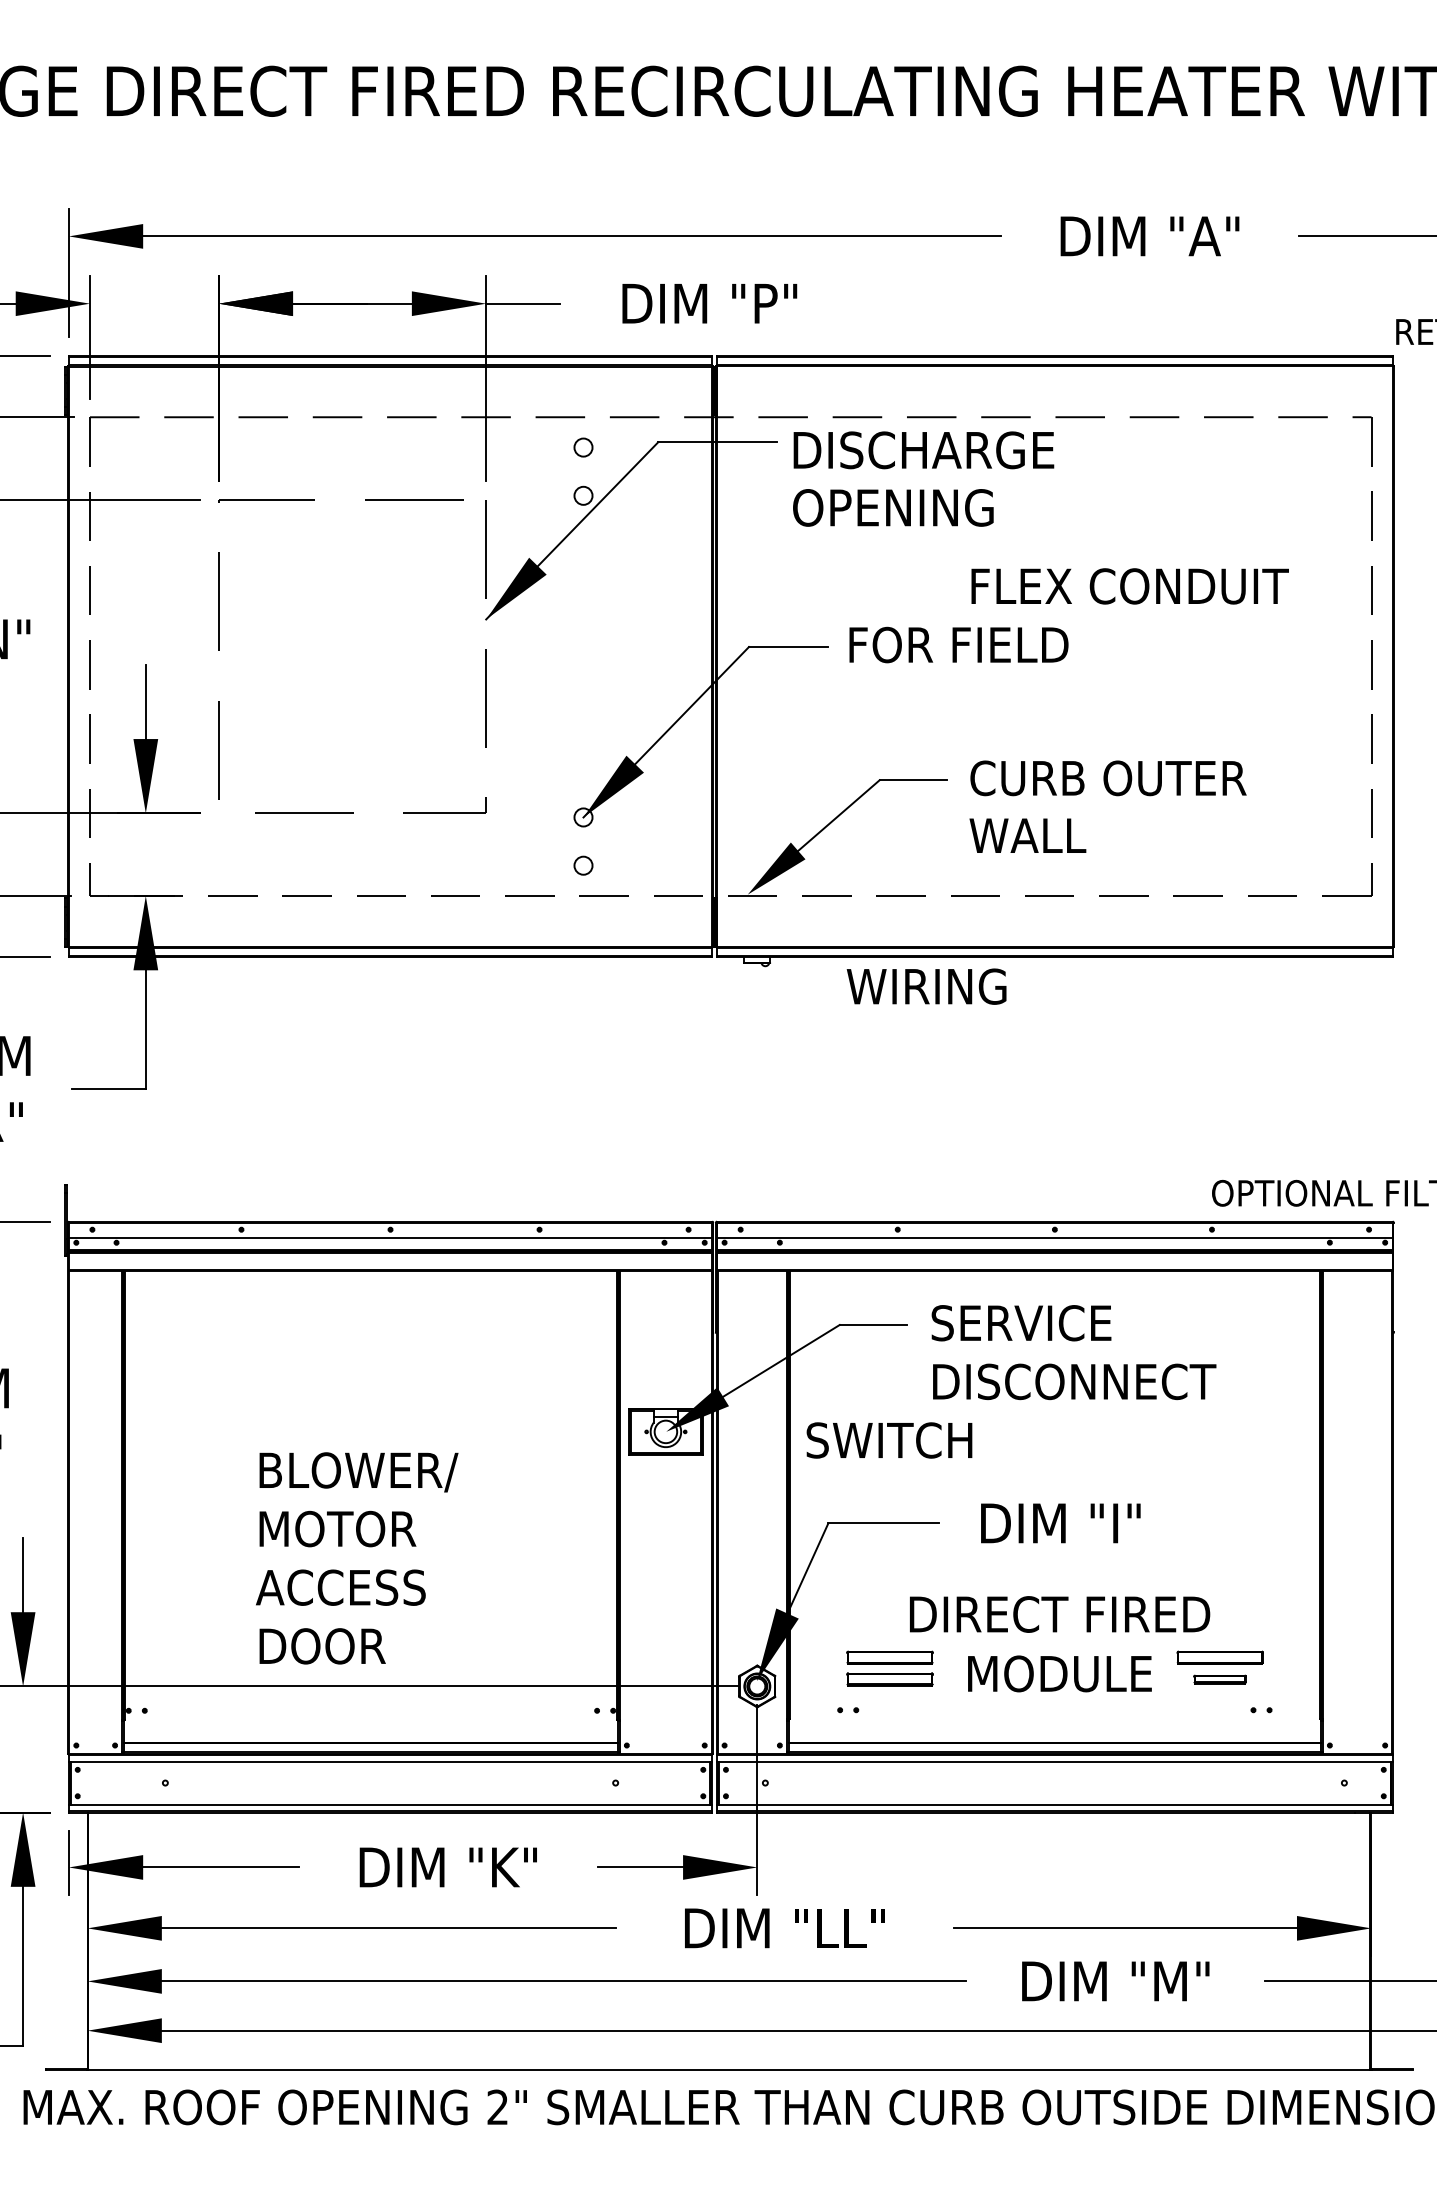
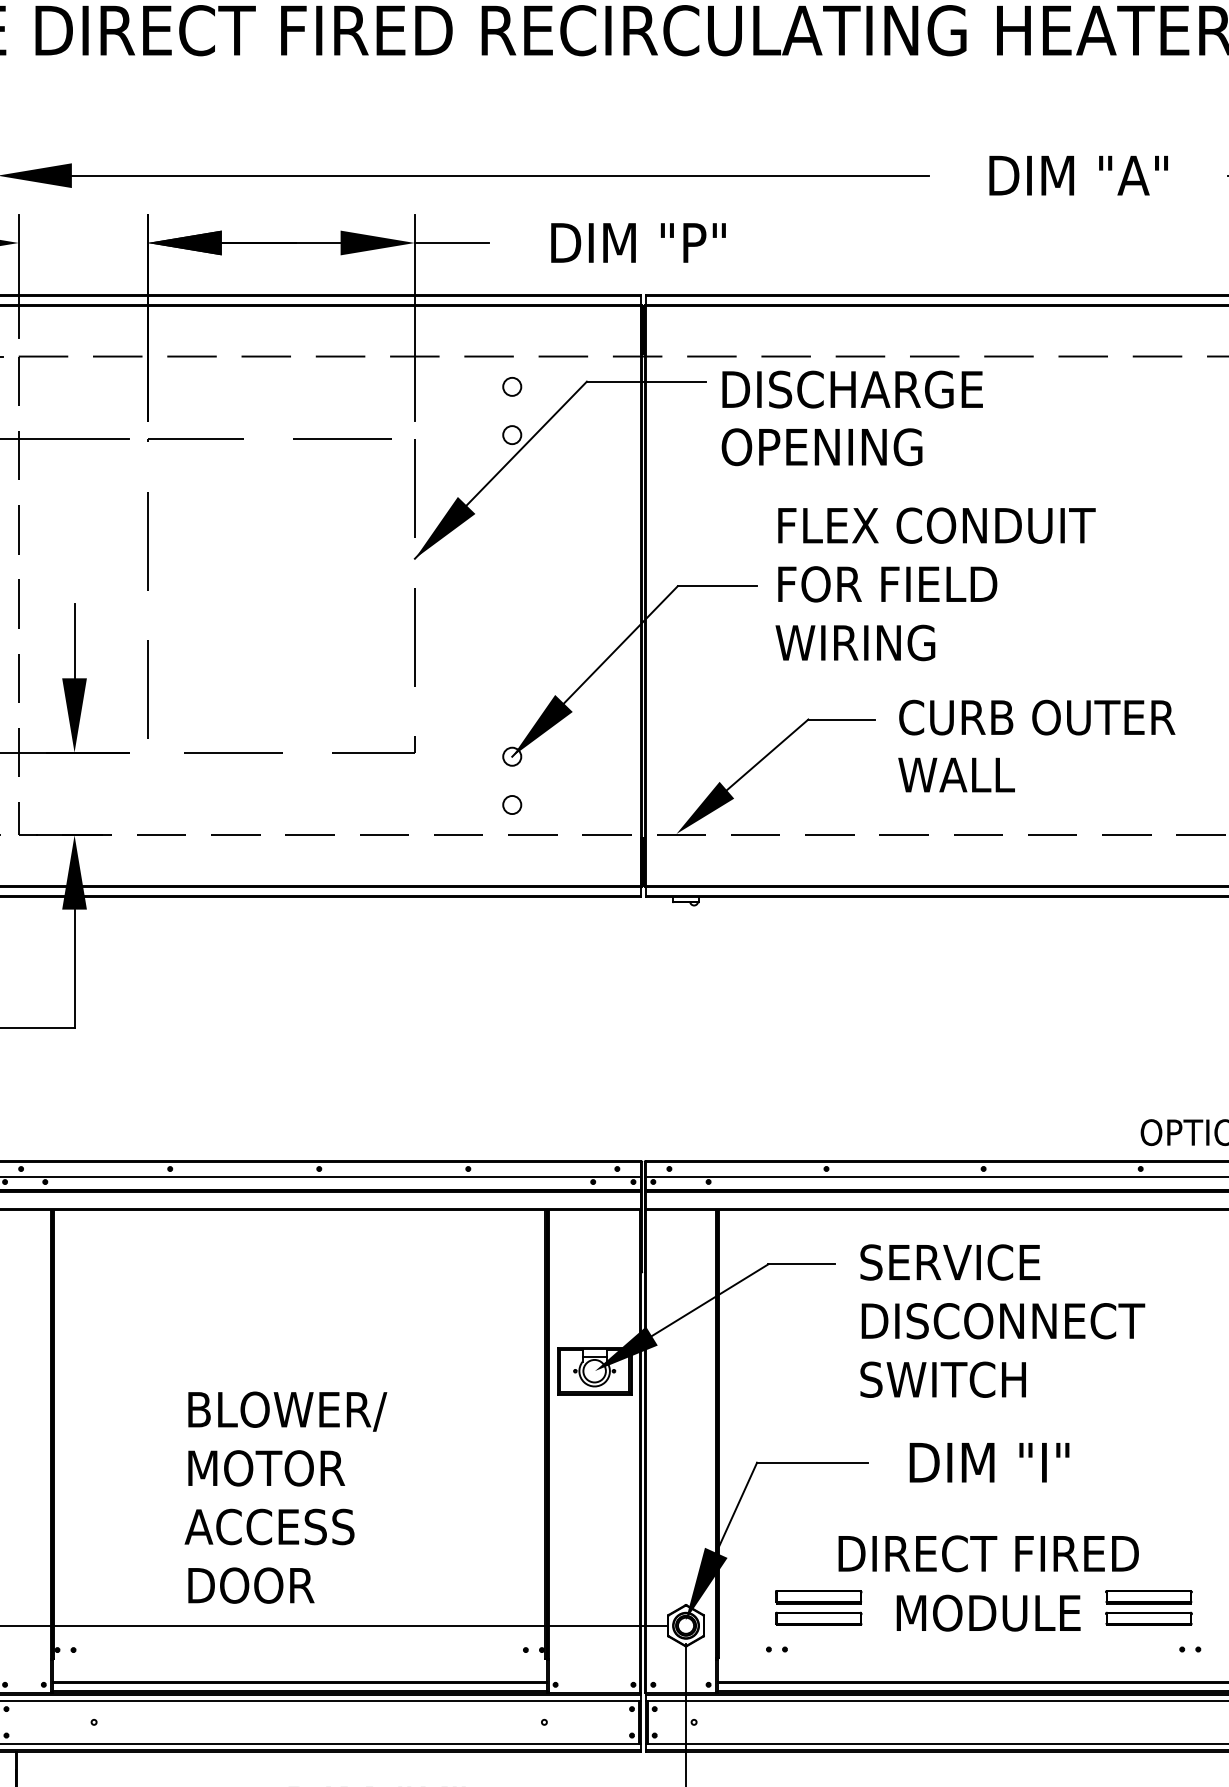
text: (1129, 586) -> (936, 525), moved
text: (926, 986) -> (855, 642), moved
text: (889, 1440) -> (943, 1379), moved
part: (1219, 1679) -> (1148, 1618), size x1.67

